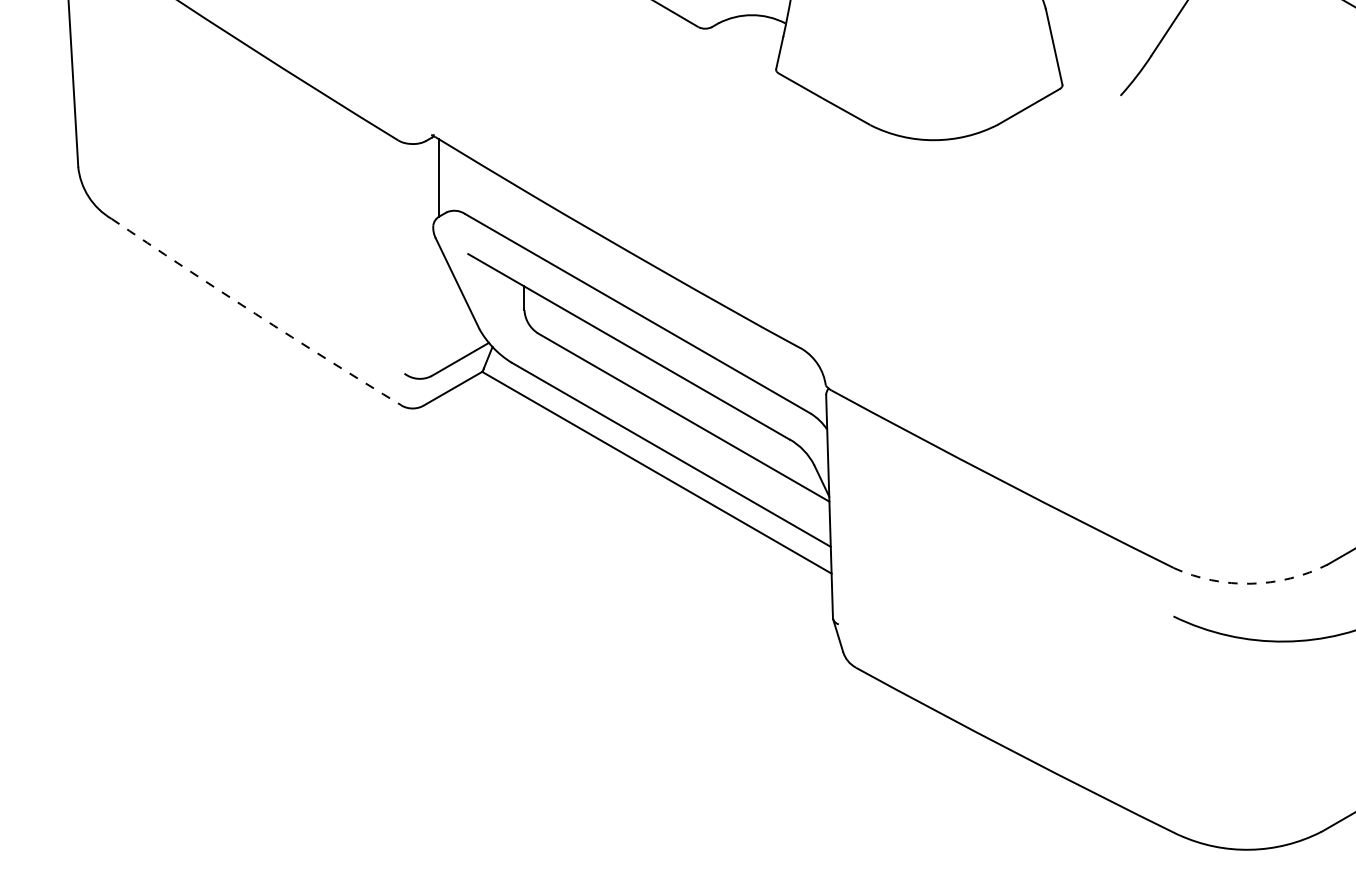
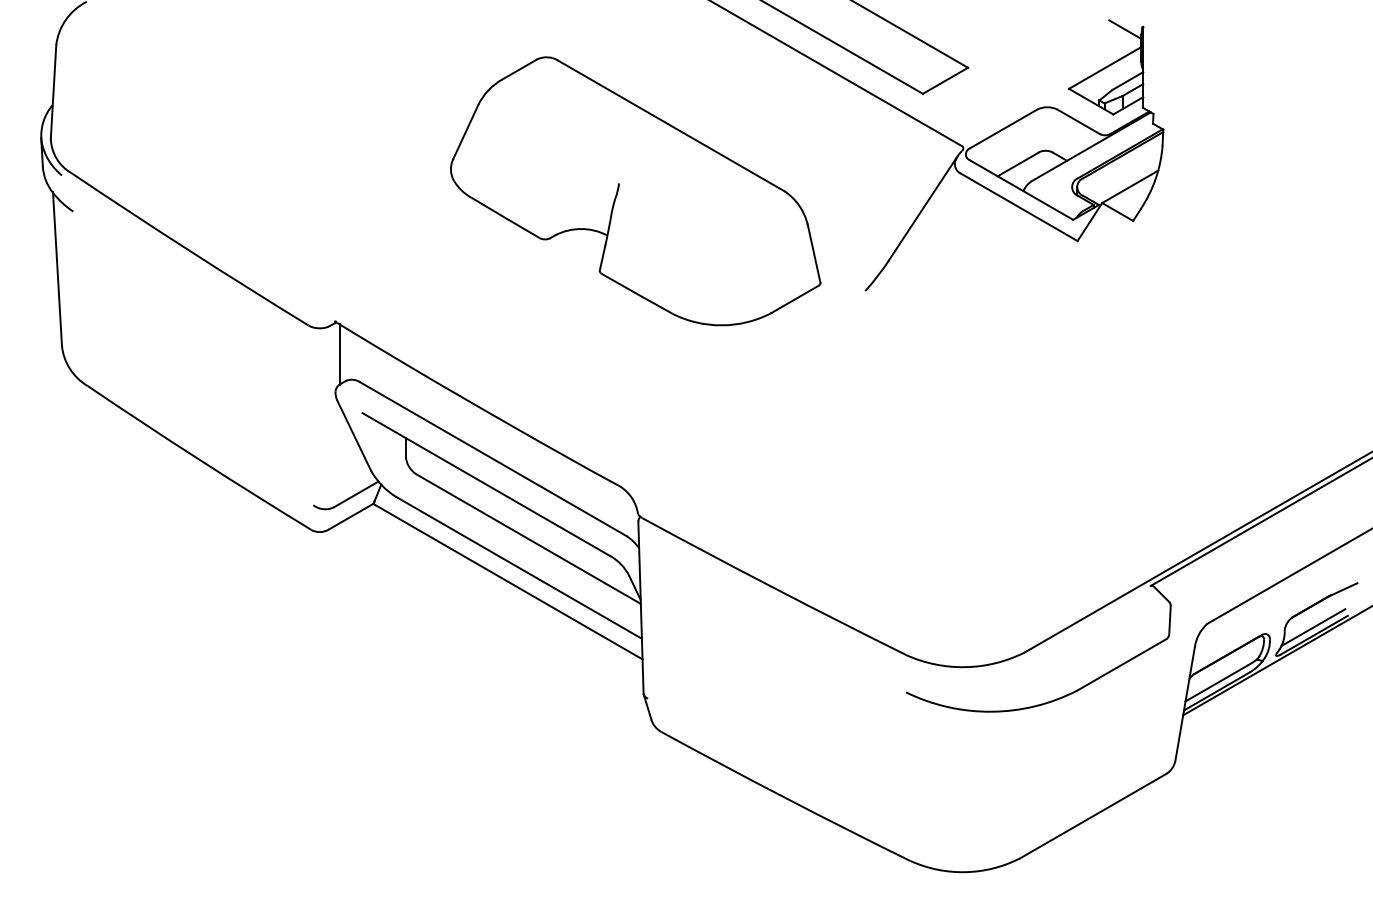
arc: (255, 314) -> (198, 459), dashed -> solid
arc: (1250, 584) -> (965, 667), dashed -> solid

